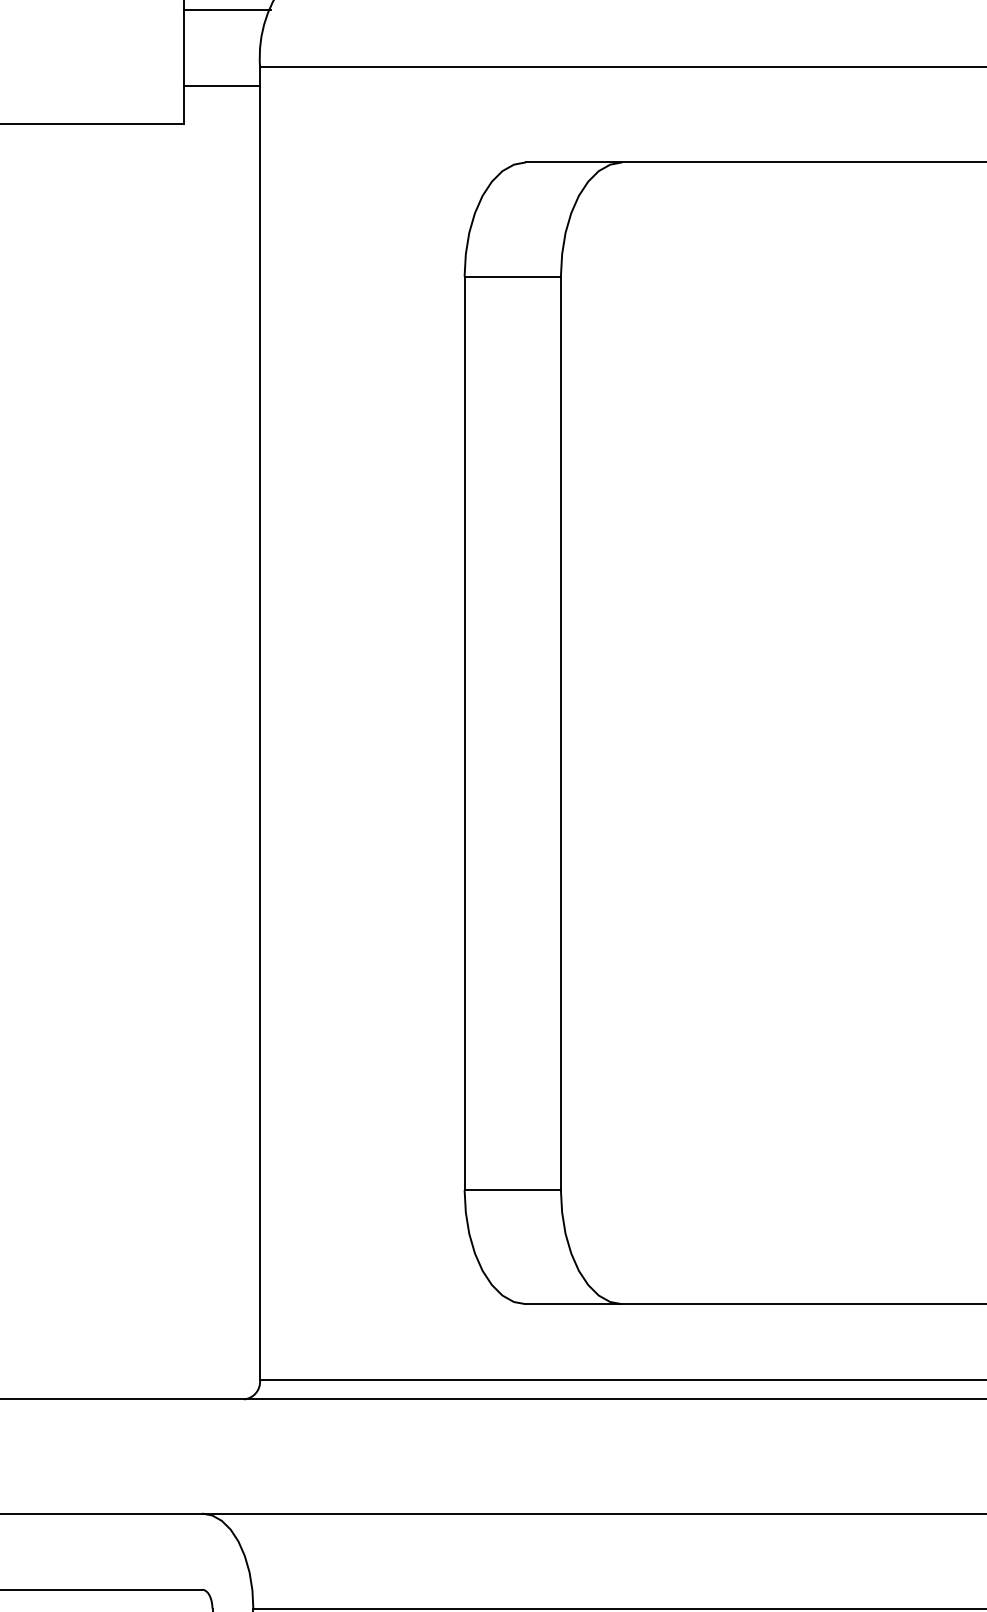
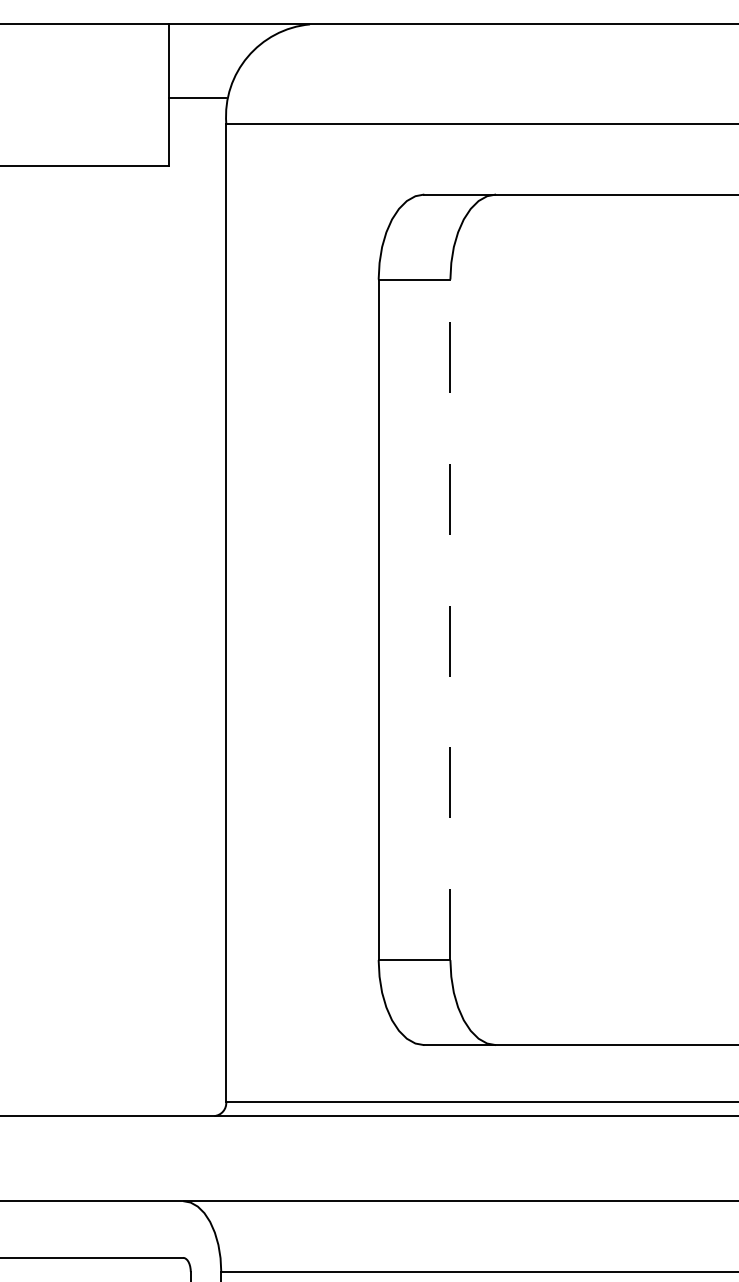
line: (226, 10) -> (201, 81), removed
line: (221, 85) -> (197, 97), moved
line: (561, 732) -> (450, 619), solid -> dashed

